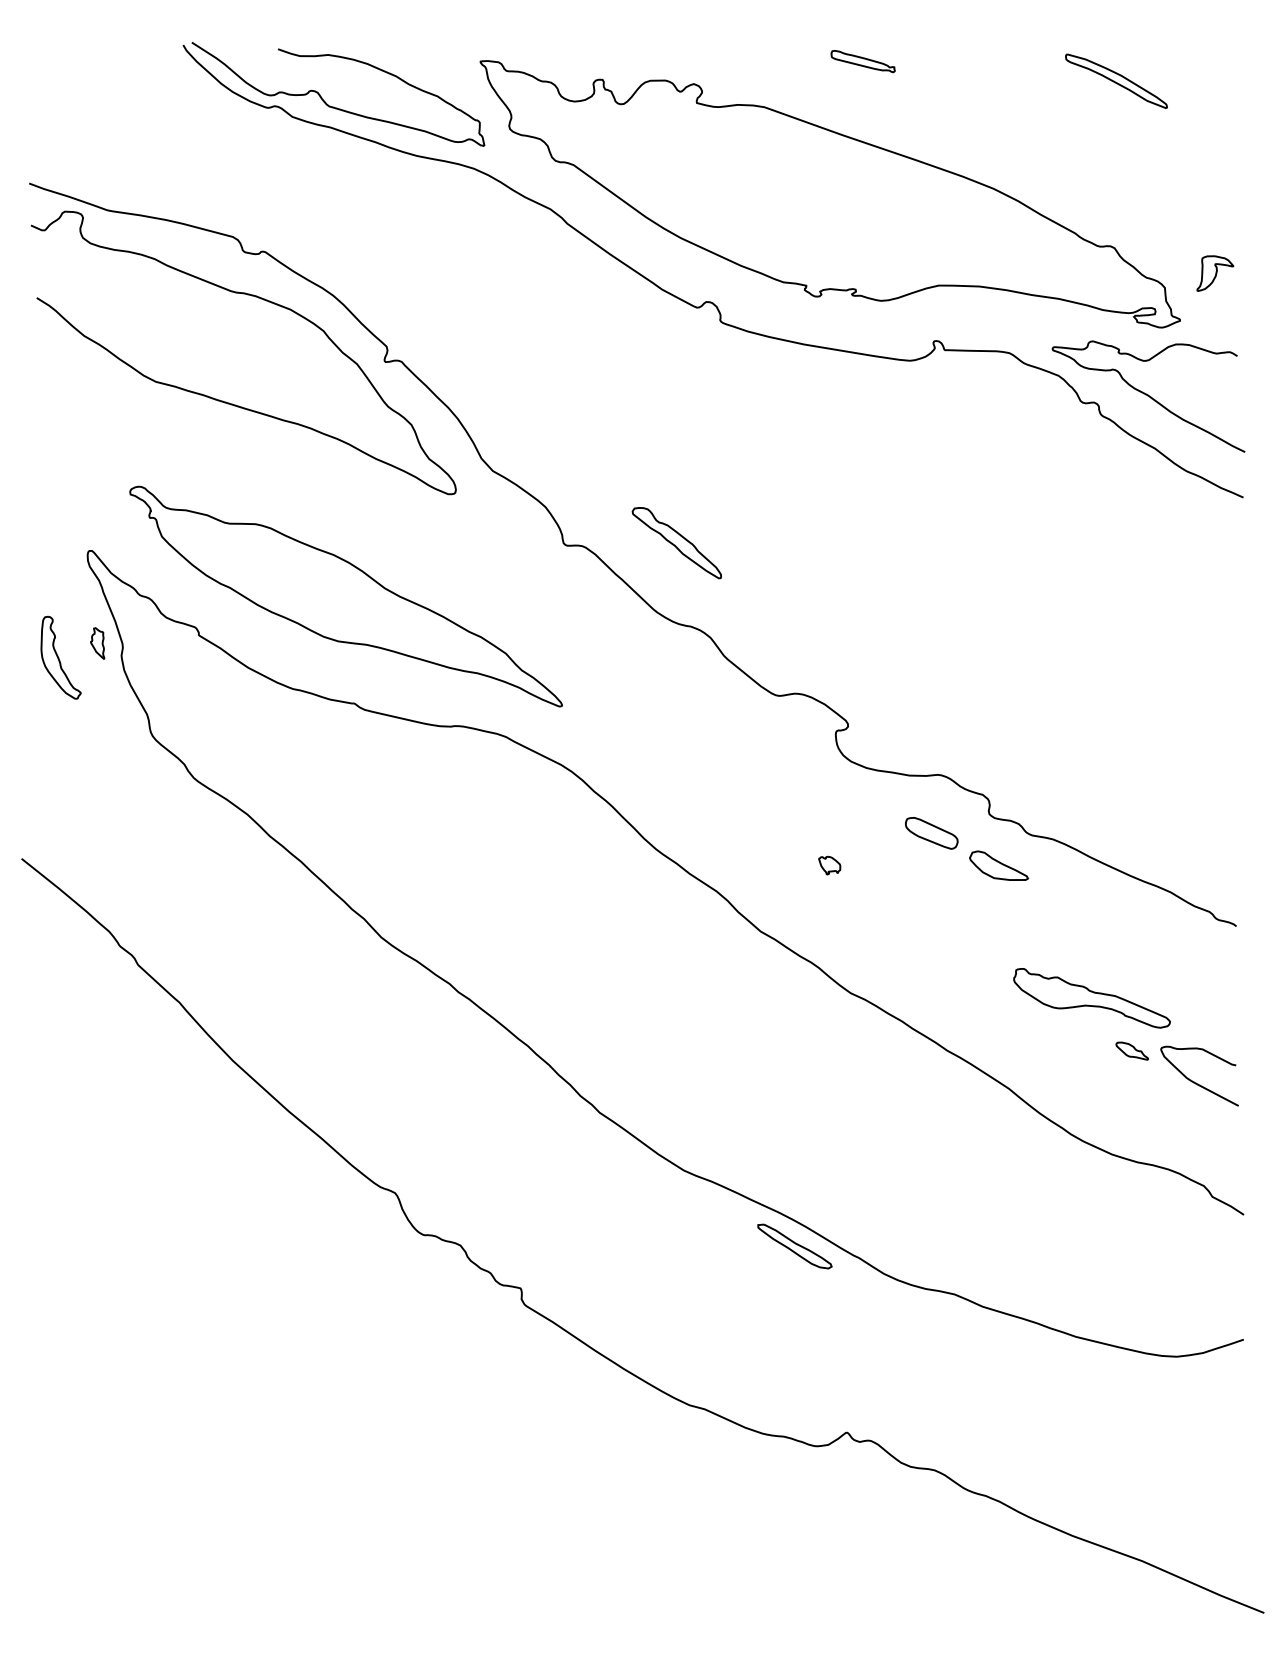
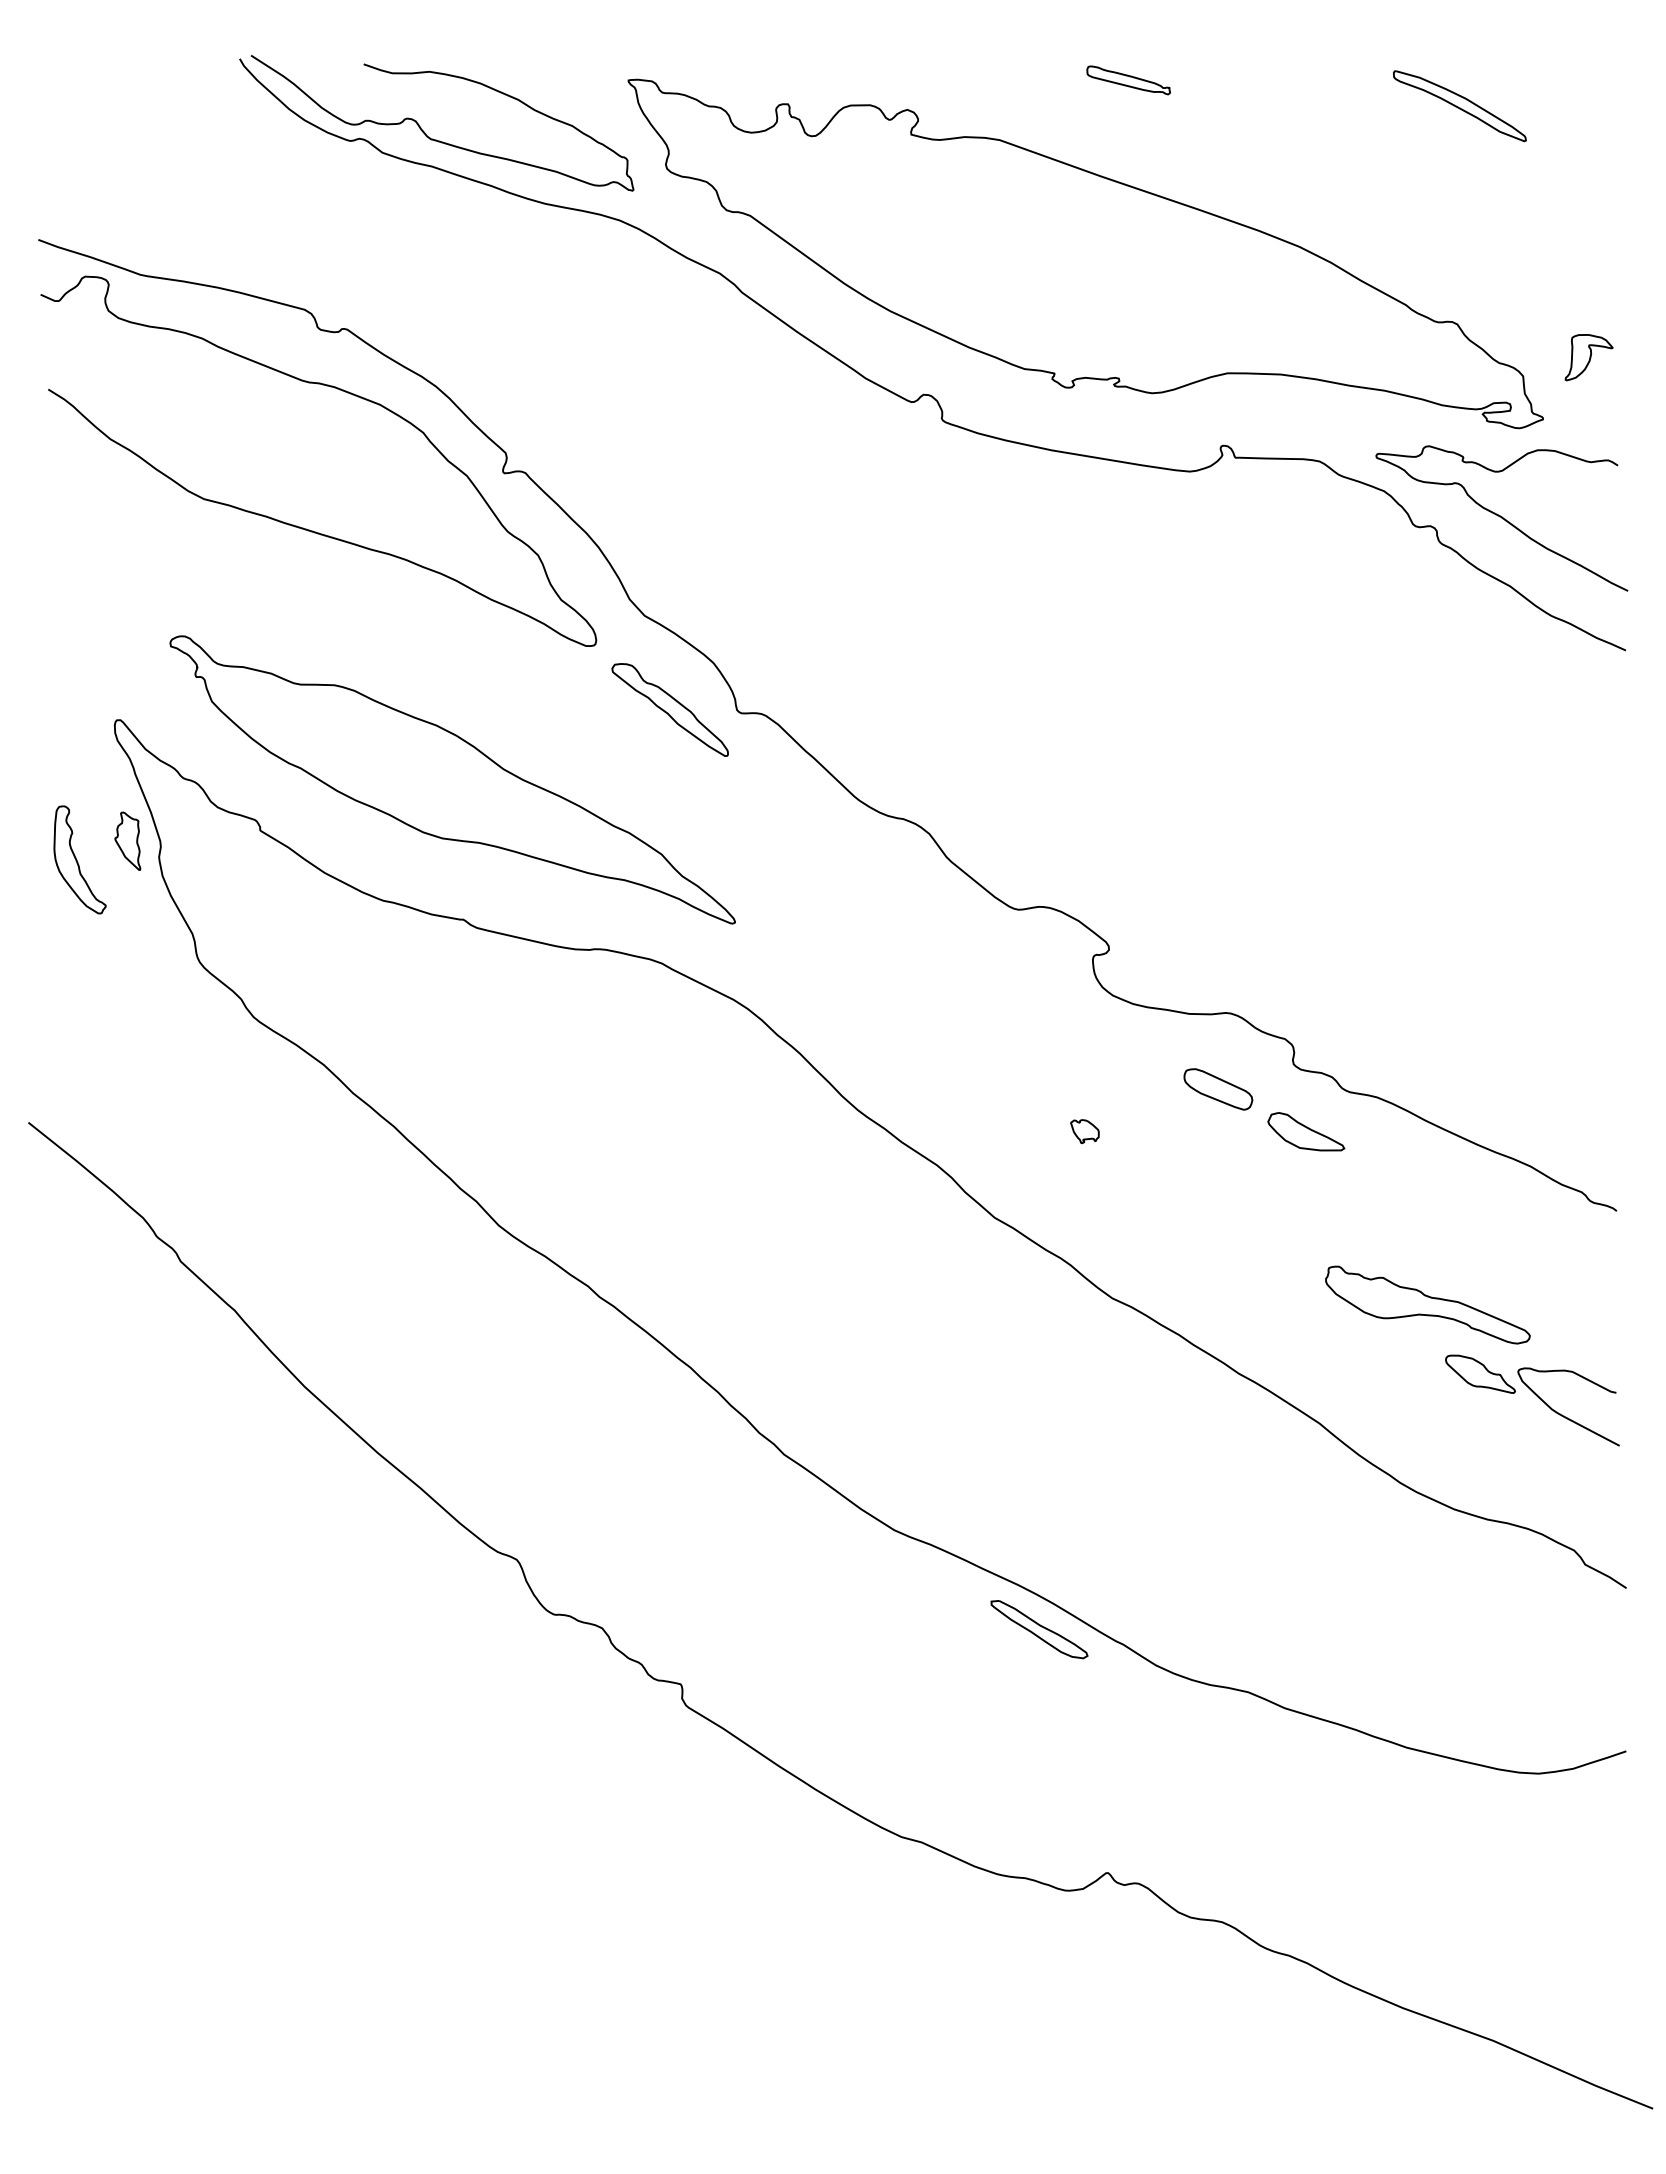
part: (676, 542) -> (669, 709), moved
part: (97, 642) -> (127, 840), size x1.43
part: (1132, 1050) -> (1480, 1373), size x1.67

